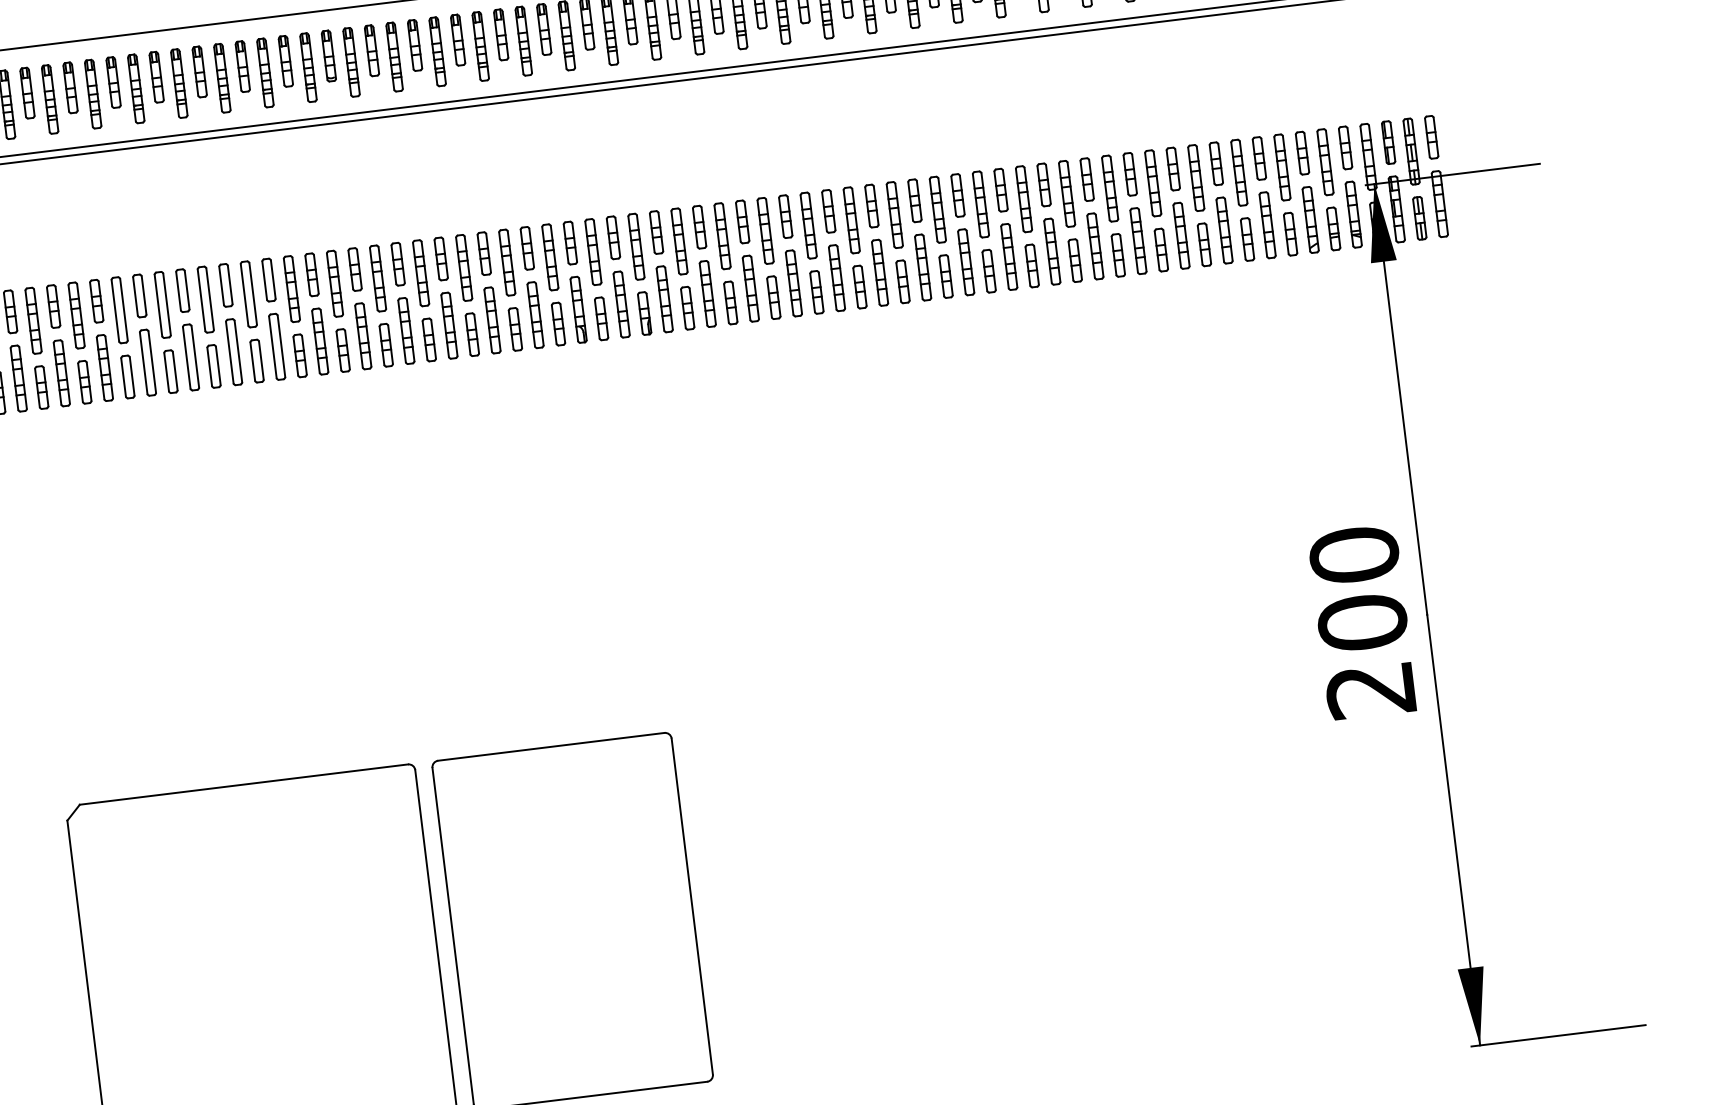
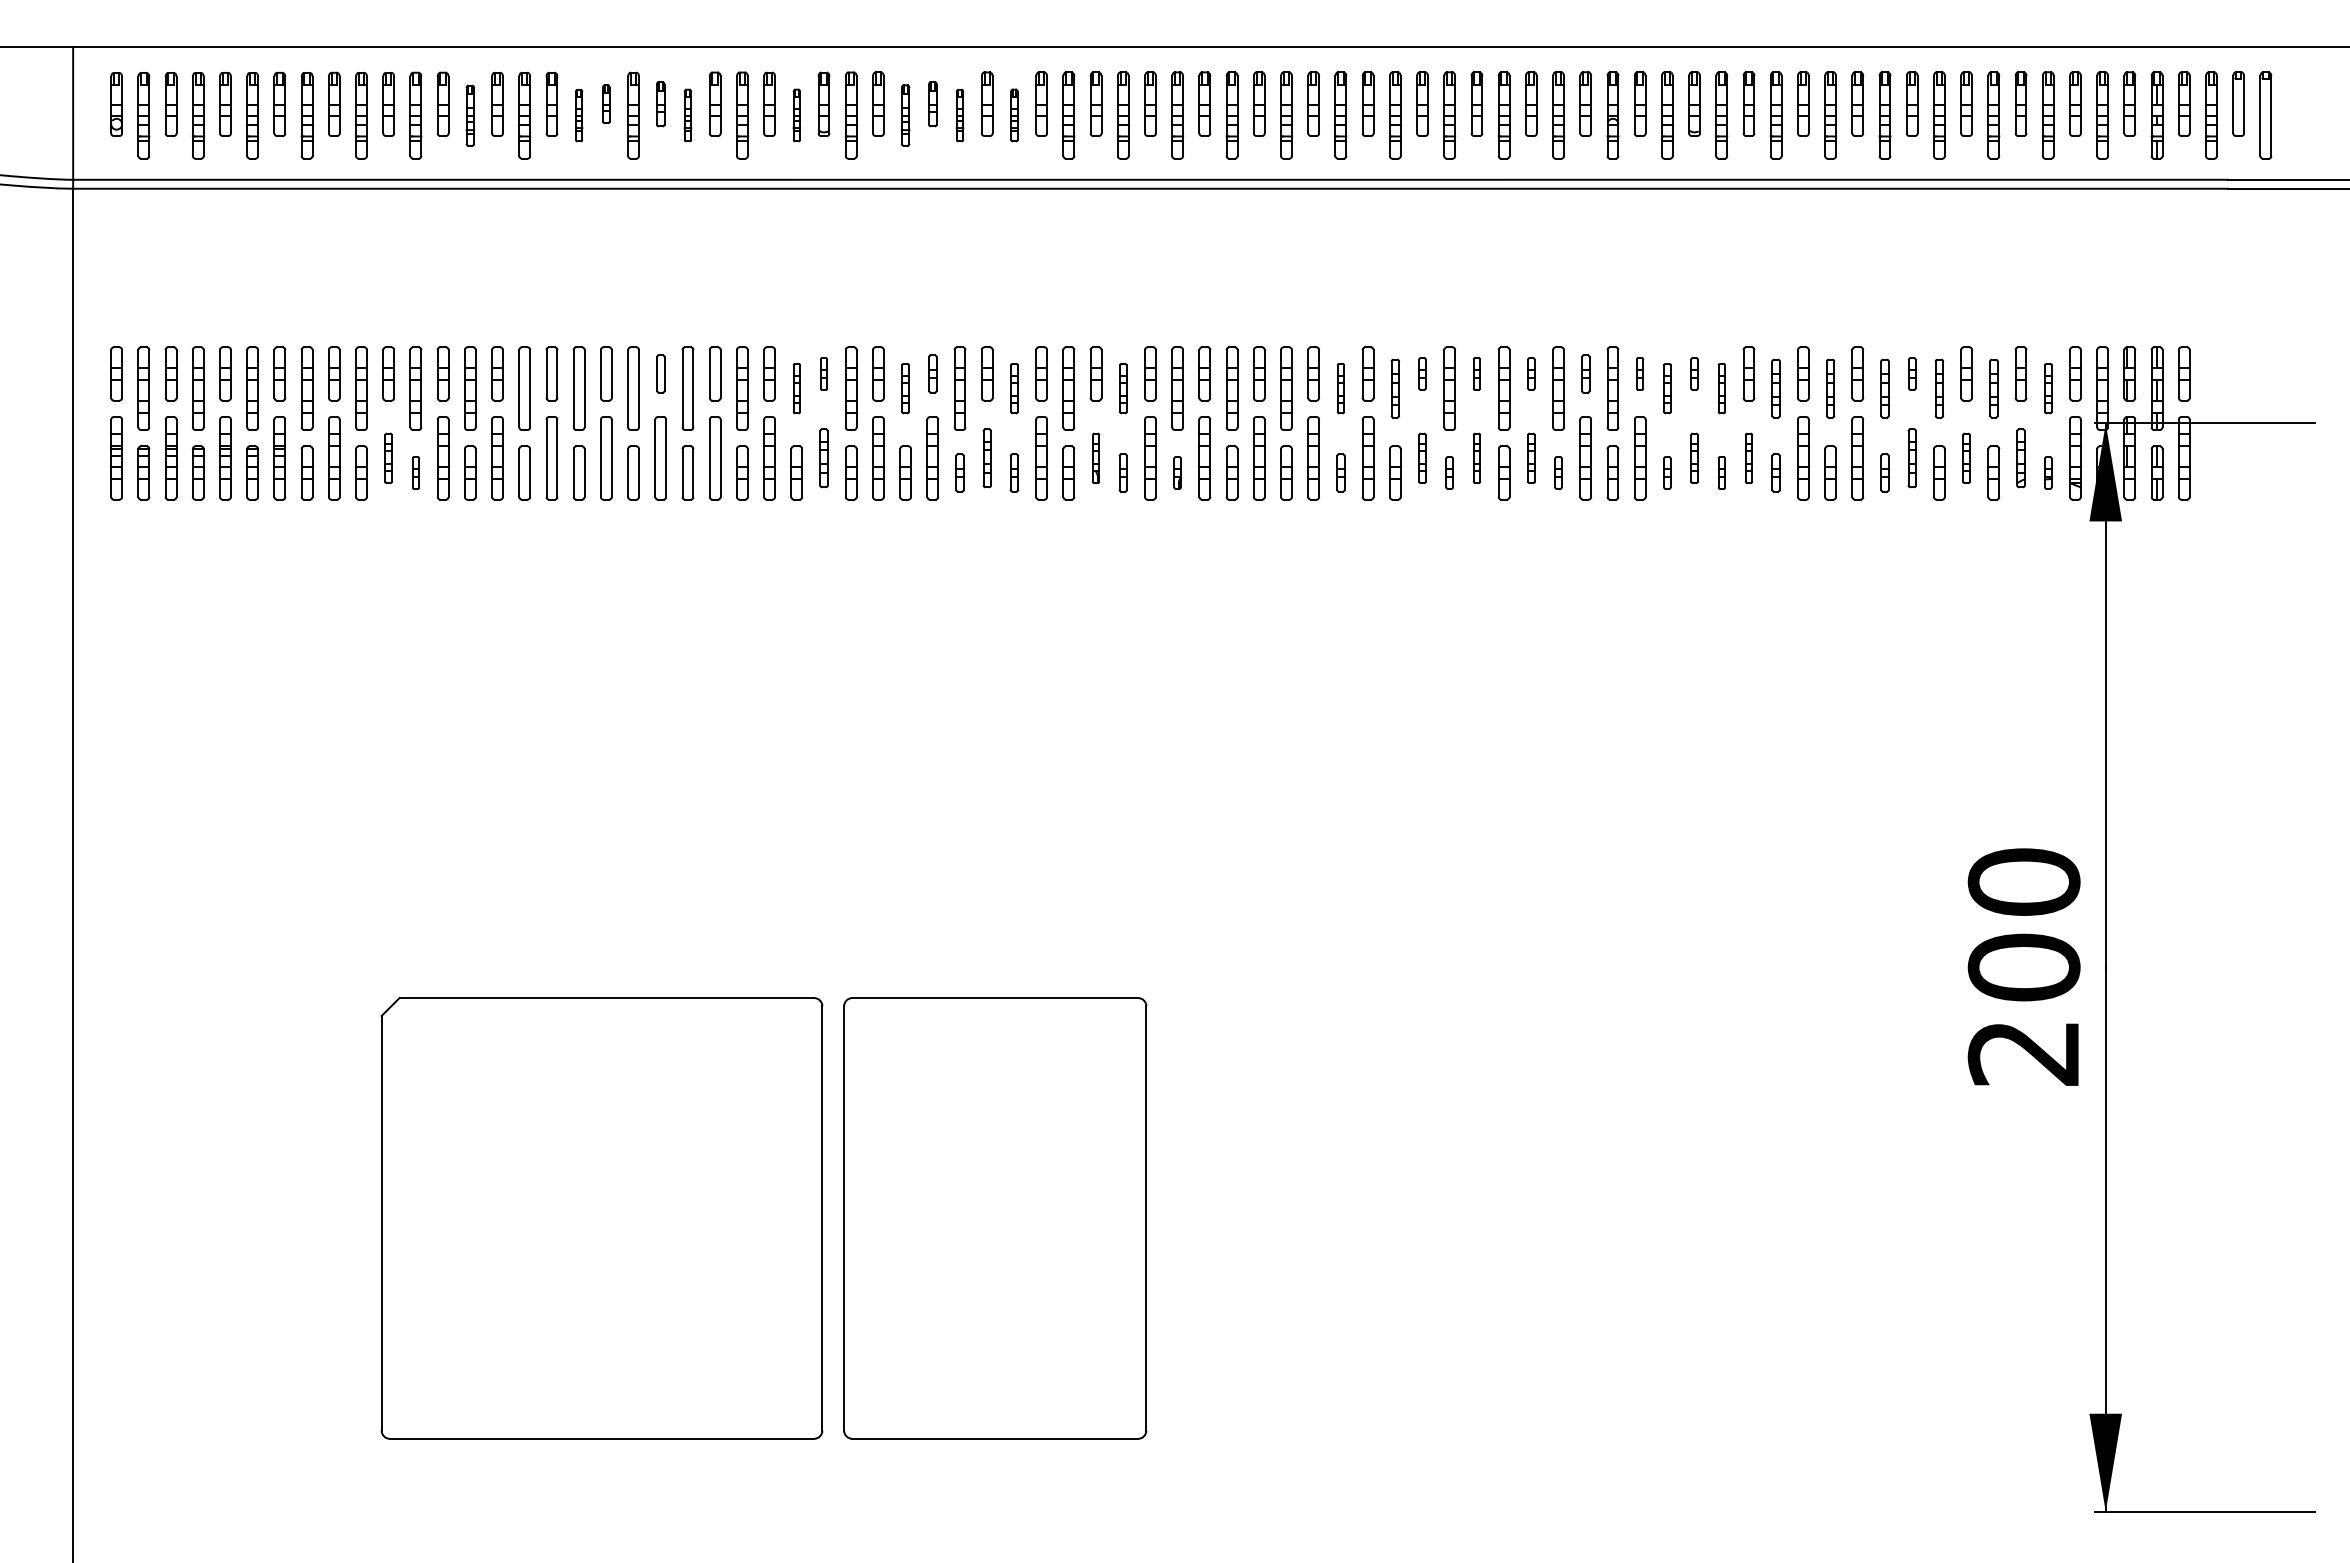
part: (414, 44) -> (932, 103), size x0.7
part: (480, 46) -> (1014, 115), size x0.6
part: (437, 51) -> (959, 115), size x0.6
part: (394, 57) -> (905, 115), size x0.7
part: (308, 67) -> (796, 115), size x0.6
part: (199, 71) -> (660, 103), size x0.7
part: (156, 76) -> (606, 103), size x0.6
part: (221, 78) -> (687, 115), size x0.6
part: (135, 88) -> (578, 115), size x0.6
part: (50, 99) -> (470, 115), size x0.7
part: (1325, 162) -> (2048, 388), size x0.6
part: (1216, 163) -> (1912, 373), size x0.6
part: (1282, 167) -> (1993, 388), size x0.7
part: (1239, 172) -> (1939, 388), size x0.7
part: (1195, 177) -> (1884, 388), size x0.7
part: (1153, 183) -> (1830, 388), size x0.7
part: (1044, 184) -> (1694, 373), size x0.6
part: (1109, 188) -> (1775, 388), size x0.7
part: (1000, 189) -> (1639, 373), size x0.6
part: (1066, 193) -> (1721, 388), size x0.6
part: (957, 195) -> (1585, 373), size x0.7
part: (1024, 199) -> (1667, 388), size x0.6
part: (915, 200) -> (1531, 373), size x0.6
part: (871, 205) -> (1476, 373), size x0.6
part: (828, 210) -> (1422, 373), size x0.6
part: (1310, 220) -> (2020, 458), size x0.7
part: (808, 225) -> (1395, 388), size x0.7
part: (1267, 225) -> (1966, 458), size x0.6
part: (1333, 228) -> (2048, 472), size x0.6
part: (765, 230) -> (1340, 388), size x0.6
part: (1224, 230) -> (1912, 458), size x0.7
part: (1204, 244) -> (1884, 472), size x0.7
part: (1095, 246) -> (1748, 458), size x0.6
part: (593, 251) -> (1123, 388), size x0.6
part: (1052, 251) -> (1694, 458), size x0.6
part: (1117, 255) -> (1775, 472), size x0.7
part: (440, 258) -> (932, 373), size x0.7
part: (1075, 260) -> (1721, 472), size x0.6
part: (507, 262) -> (1014, 388), size x0.6
part: (1032, 265) -> (1667, 472), size x0.6
part: (923, 267) -> (1531, 458), size x0.6
part: (354, 269) -> (823, 373), size x0.6
part: (421, 273) -> (905, 388), size x0.6
part: (879, 273) -> (1476, 458), size x0.6
part: (946, 276) -> (1558, 472), size x0.6
part: (837, 278) -> (1422, 458), size x0.6
part: (334, 283) -> (796, 388), size x0.6
part: (225, 285) -> (660, 373), size x0.7
part: (859, 286) -> (1449, 472), size x0.6
part: (773, 297) -> (1340, 472), size x0.7
part: (578, 310) -> (1095, 458), size x0.6
part: (644, 313) -> (1177, 472), size x0.6
part: (601, 318) -> (1123, 472), size x0.7
part: (492, 320) -> (987, 458), size x0.7
part: (515, 329) -> (1014, 472), size x0.7
part: (471, 334) -> (959, 472), size x0.7
part: (362, 336) -> (823, 458), size x0.7
part: (18, 378) -> (388, 458), size x0.6
part: (41, 387) -> (415, 472), size x0.6

